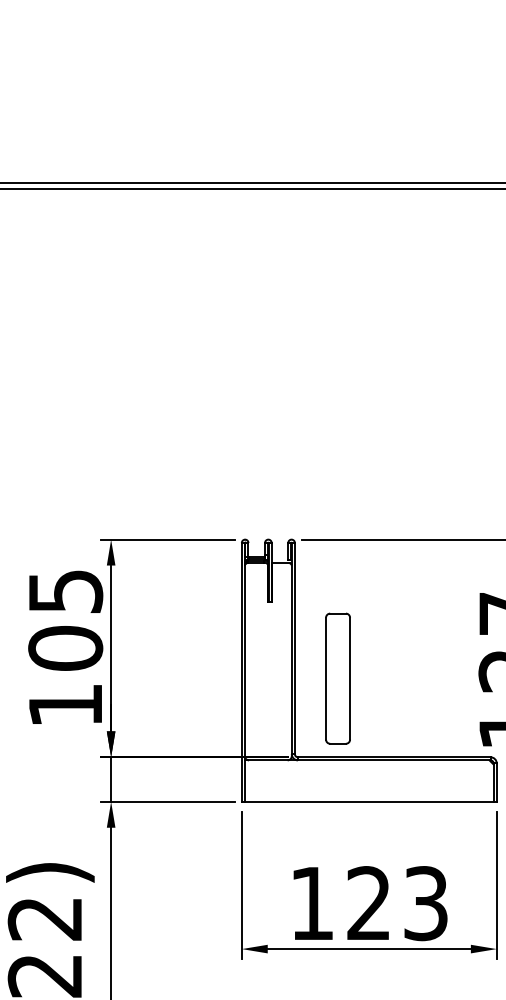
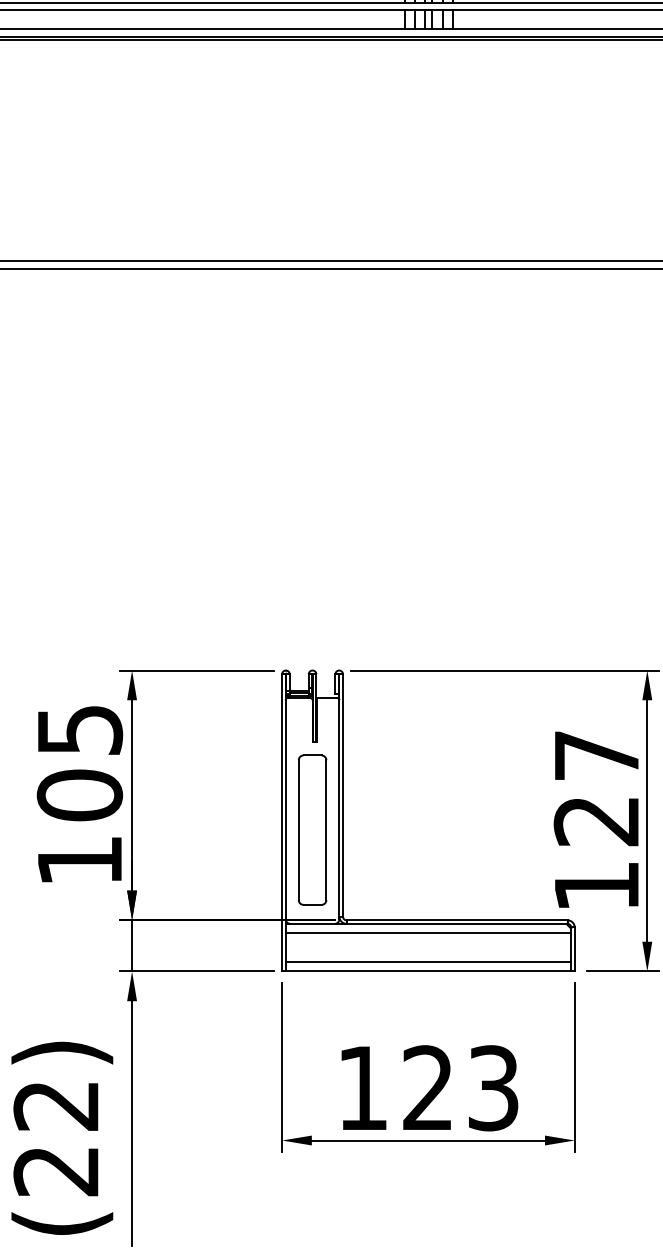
part: (338, 678) -> (312, 829), moved
line: (369, 768) -> (428, 933), added
line: (369, 793) -> (428, 961), added

